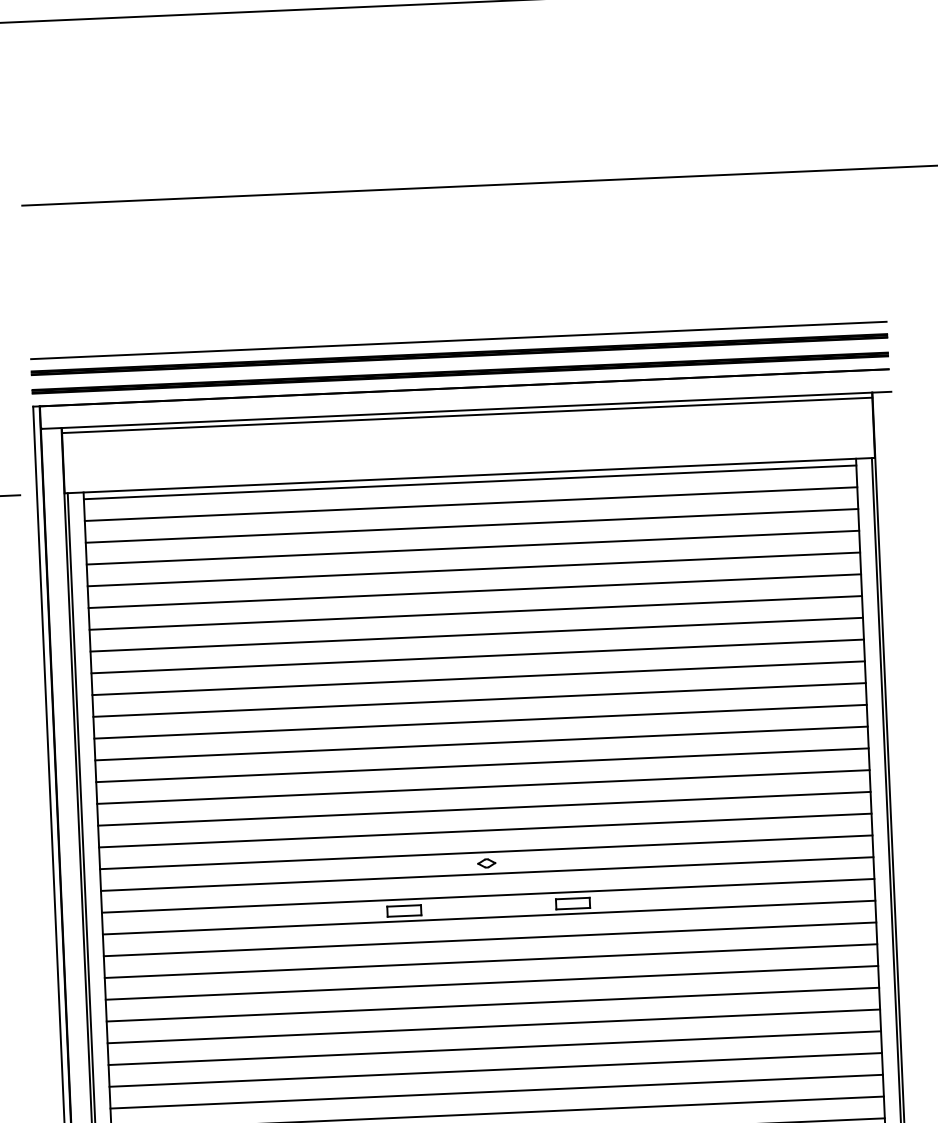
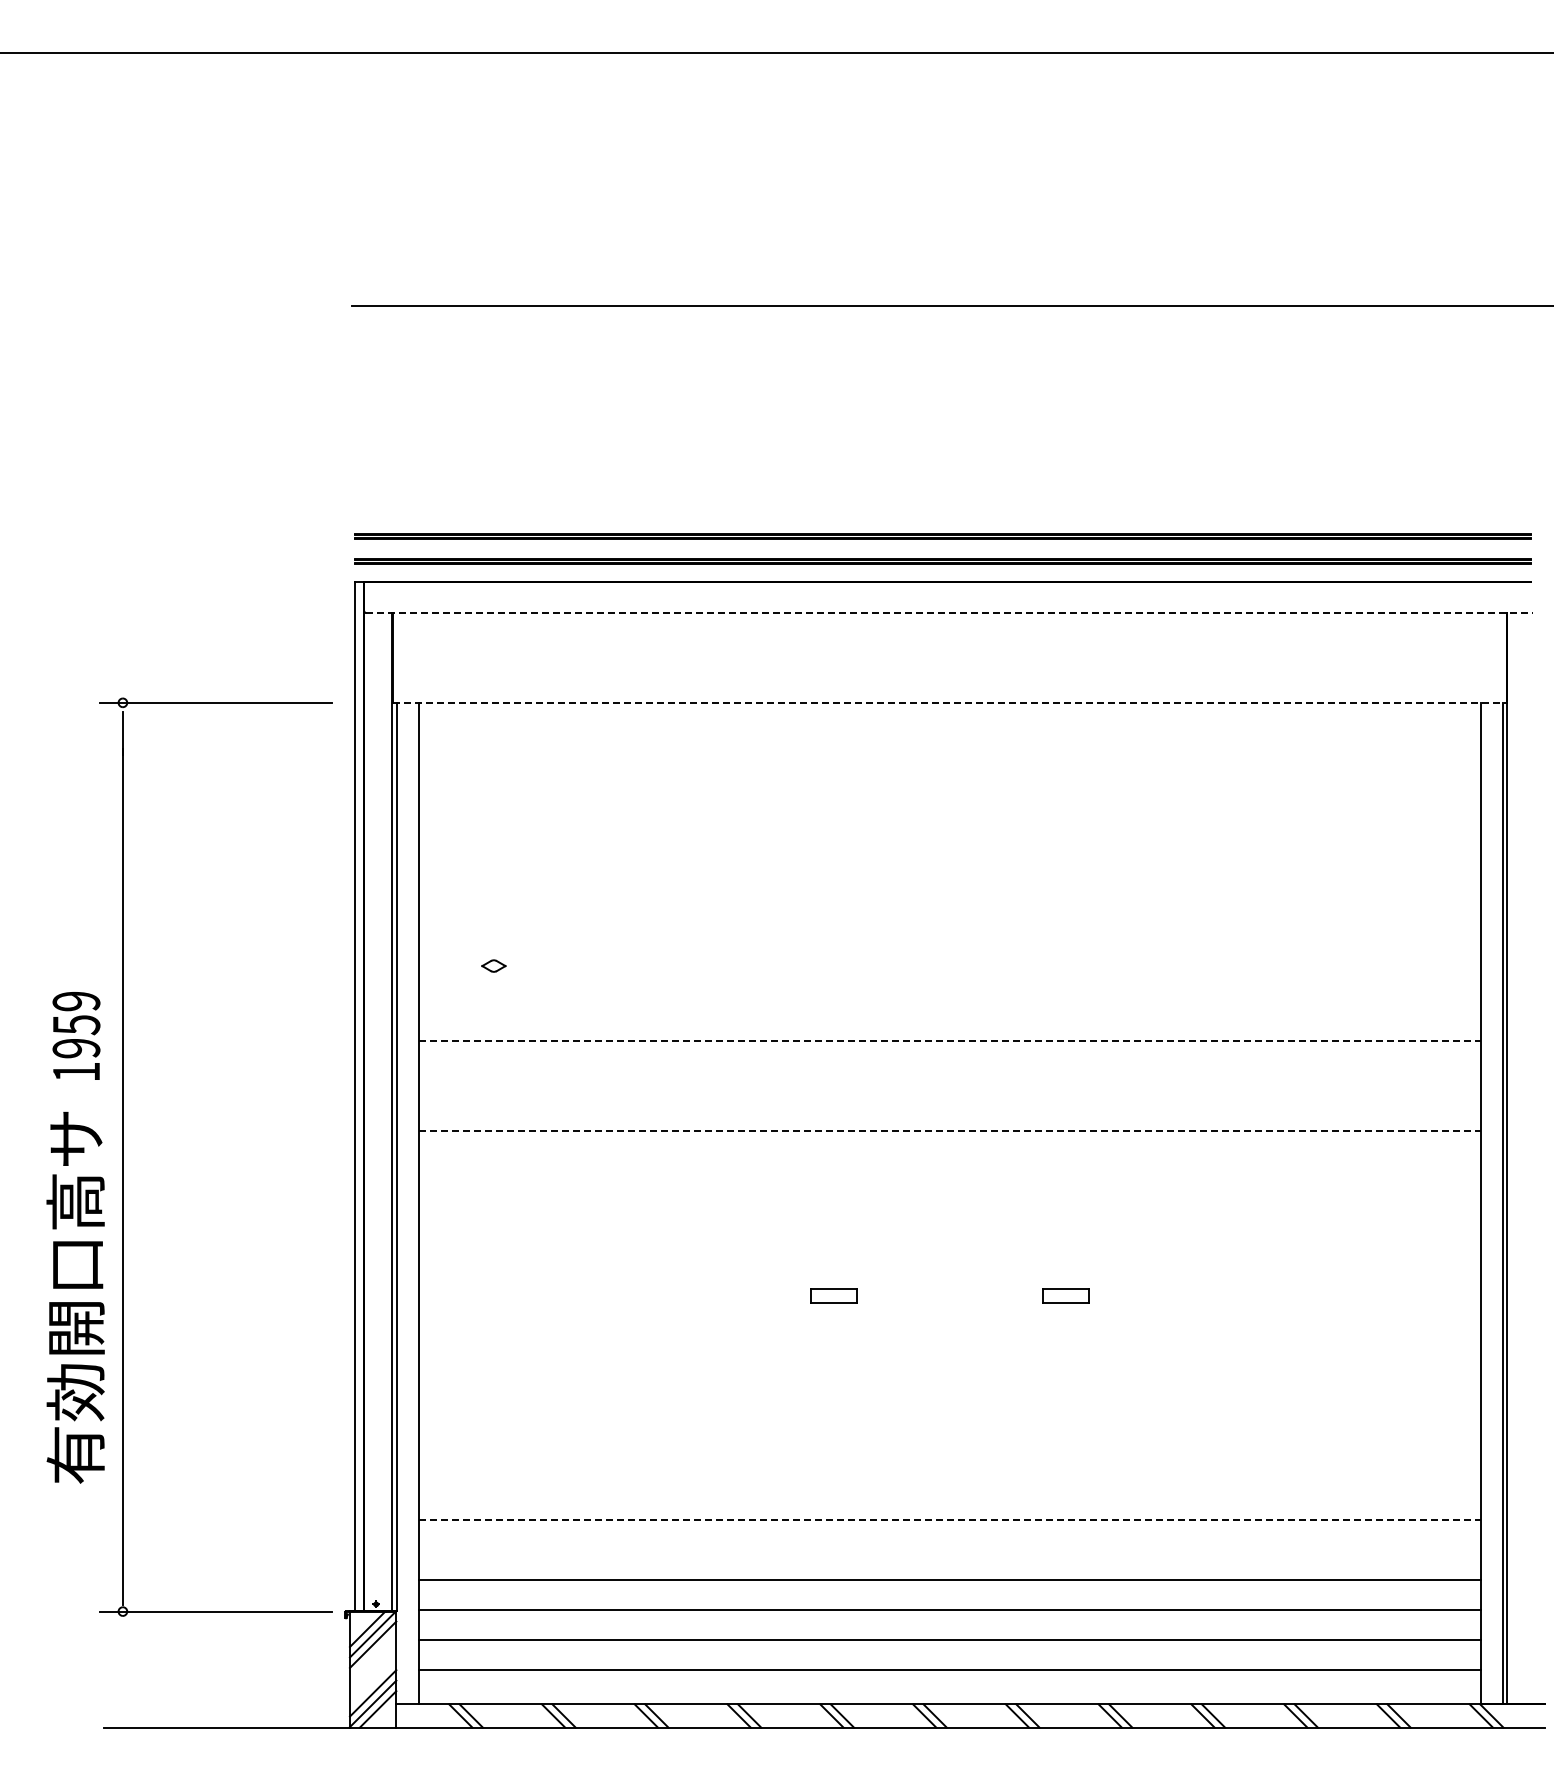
line: (458, 340) -> (942, 516), removed
line: (467, 410) -> (950, 613), solid -> dashed
line: (466, 415) -> (949, 620), removed
line: (470, 475) -> (950, 702), solid -> dashed
line: (469, 482) -> (949, 712), removed
line: (470, 504) -> (949, 742), removed
line: (471, 525) -> (949, 771), removed
line: (472, 547) -> (949, 801), removed
line: (473, 569) -> (949, 831), removed
line: (474, 591) -> (949, 861), removed
line: (475, 612) -> (949, 891), removed
line: (476, 634) -> (949, 921), removed
line: (477, 656) -> (949, 951), removed
line: (478, 678) -> (949, 981), removed
line: (479, 700) -> (949, 1011), removed
line: (481, 721) -> (950, 1041), solid -> dashed
line: (481, 743) -> (949, 1071), removed
line: (482, 765) -> (949, 1101), removed
line: (483, 787) -> (950, 1131), solid -> dashed
line: (484, 808) -> (949, 1160), removed
line: (485, 830) -> (949, 1190), removed
line: (485, 852) -> (949, 1220), removed
part: (486, 863) -> (493, 965), moved
line: (486, 873) -> (949, 1250), removed
line: (487, 895) -> (949, 1280), removed
line: (488, 917) -> (949, 1310), removed
line: (489, 939) -> (949, 1340), removed
line: (490, 961) -> (949, 1370), removed
line: (491, 983) -> (949, 1400), removed
line: (492, 1004) -> (949, 1430), removed
line: (493, 1026) -> (949, 1460), removed
line: (494, 1048) -> (949, 1490), removed
line: (496, 1069) -> (950, 1519), solid -> dashed
line: (496, 1091) -> (949, 1549), removed

